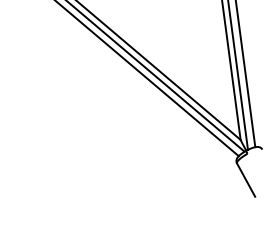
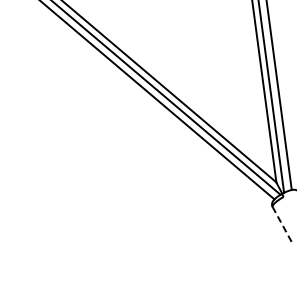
line: (246, 180) -> (282, 224), solid -> dashed

